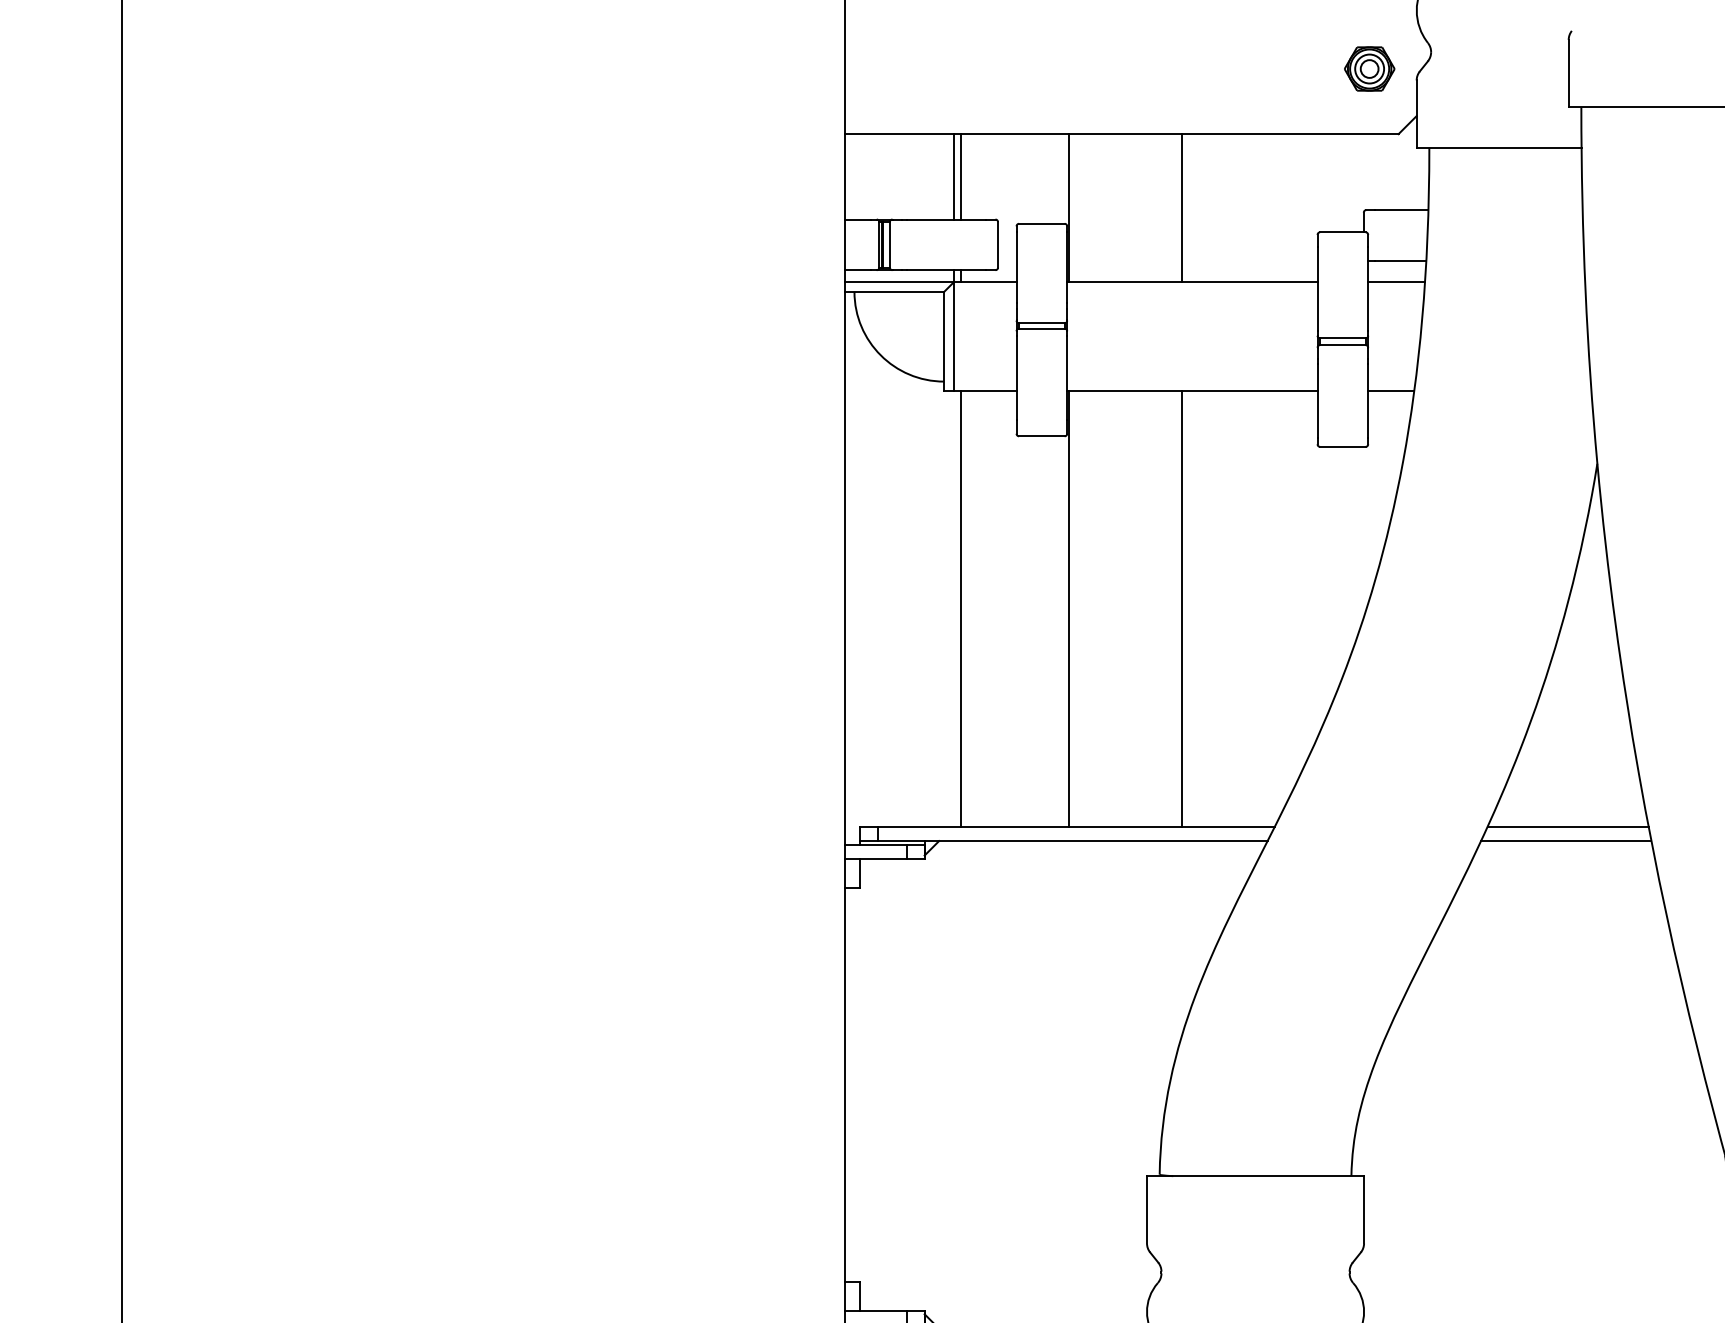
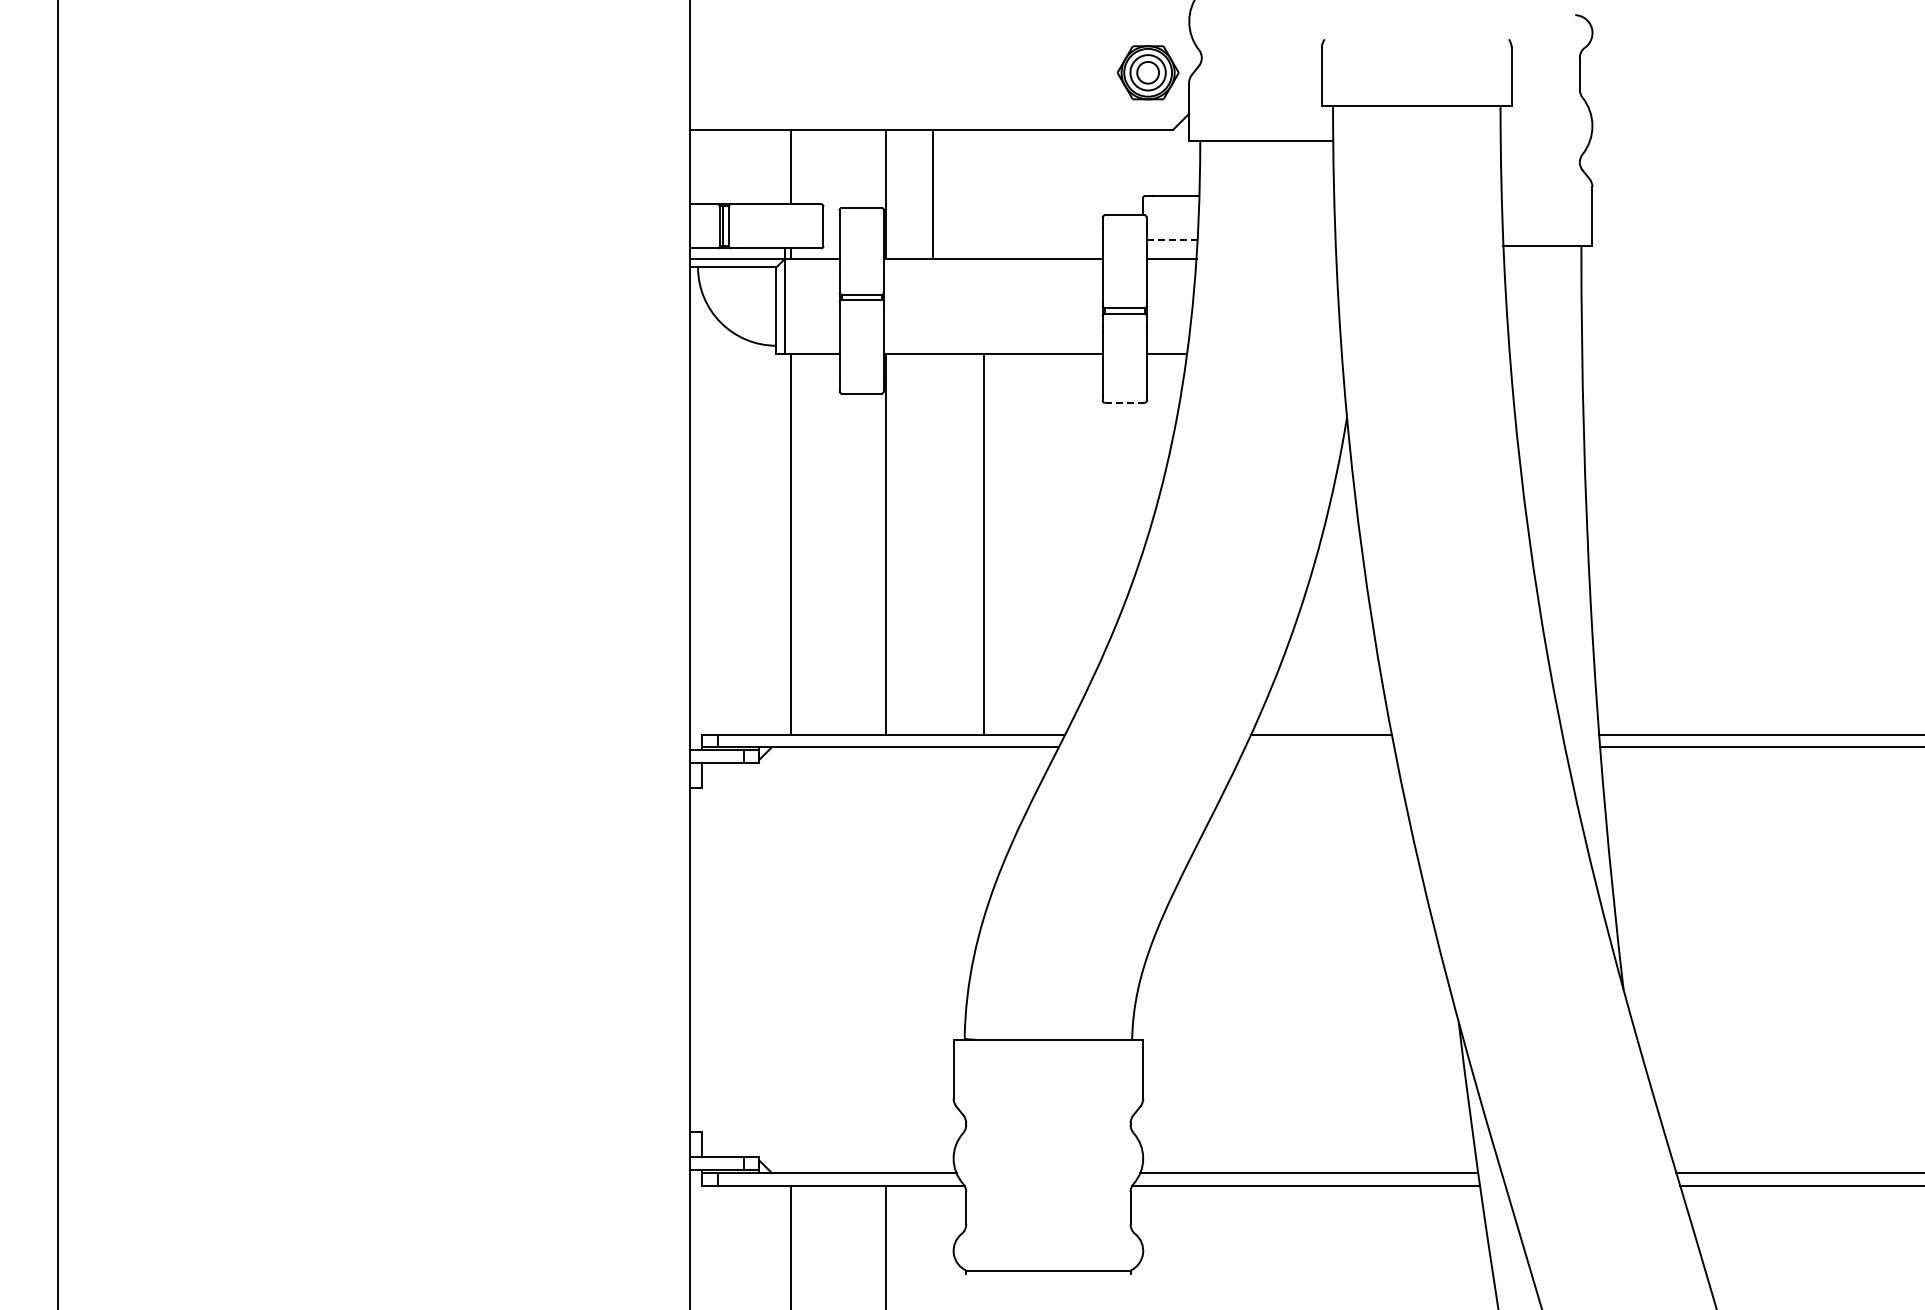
part: (1368, 68) -> (1147, 72), size x1.4
line: (953, 176) -> (784, 166), removed
line: (1182, 208) -> (933, 194), moved
line: (1401, 261) -> (1175, 240), solid -> dashed
line: (1342, 446) -> (1124, 402), solid -> dashed
line: (1565, 841) -> (1319, 747), removed

